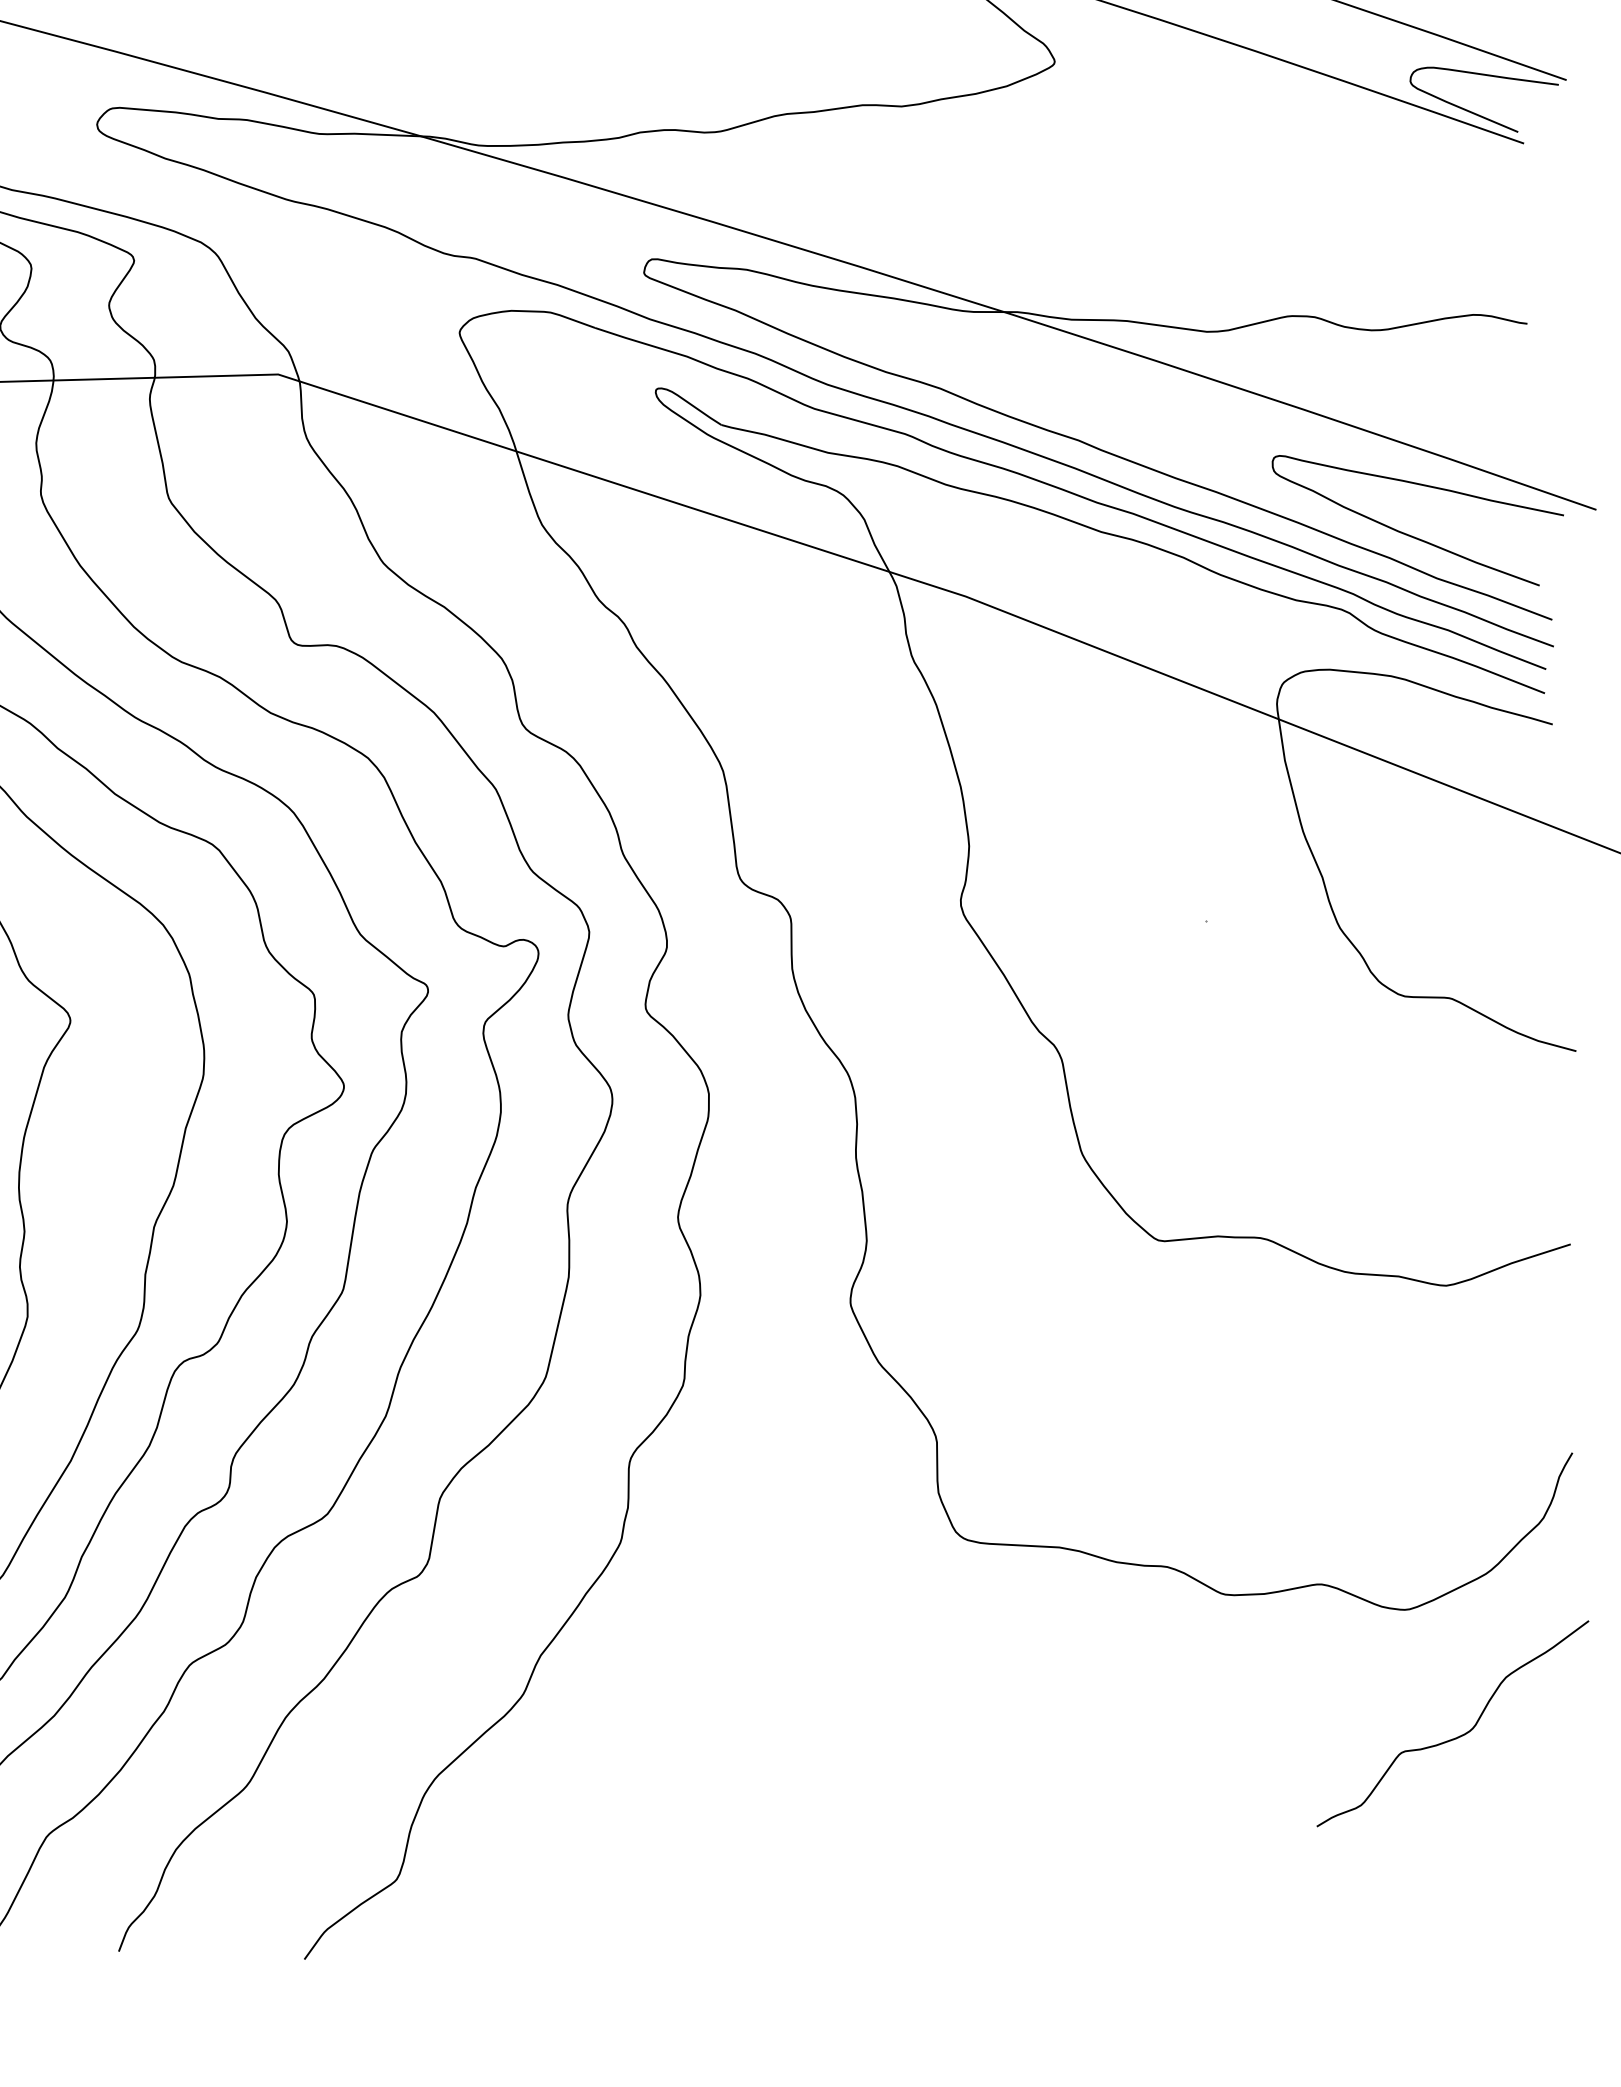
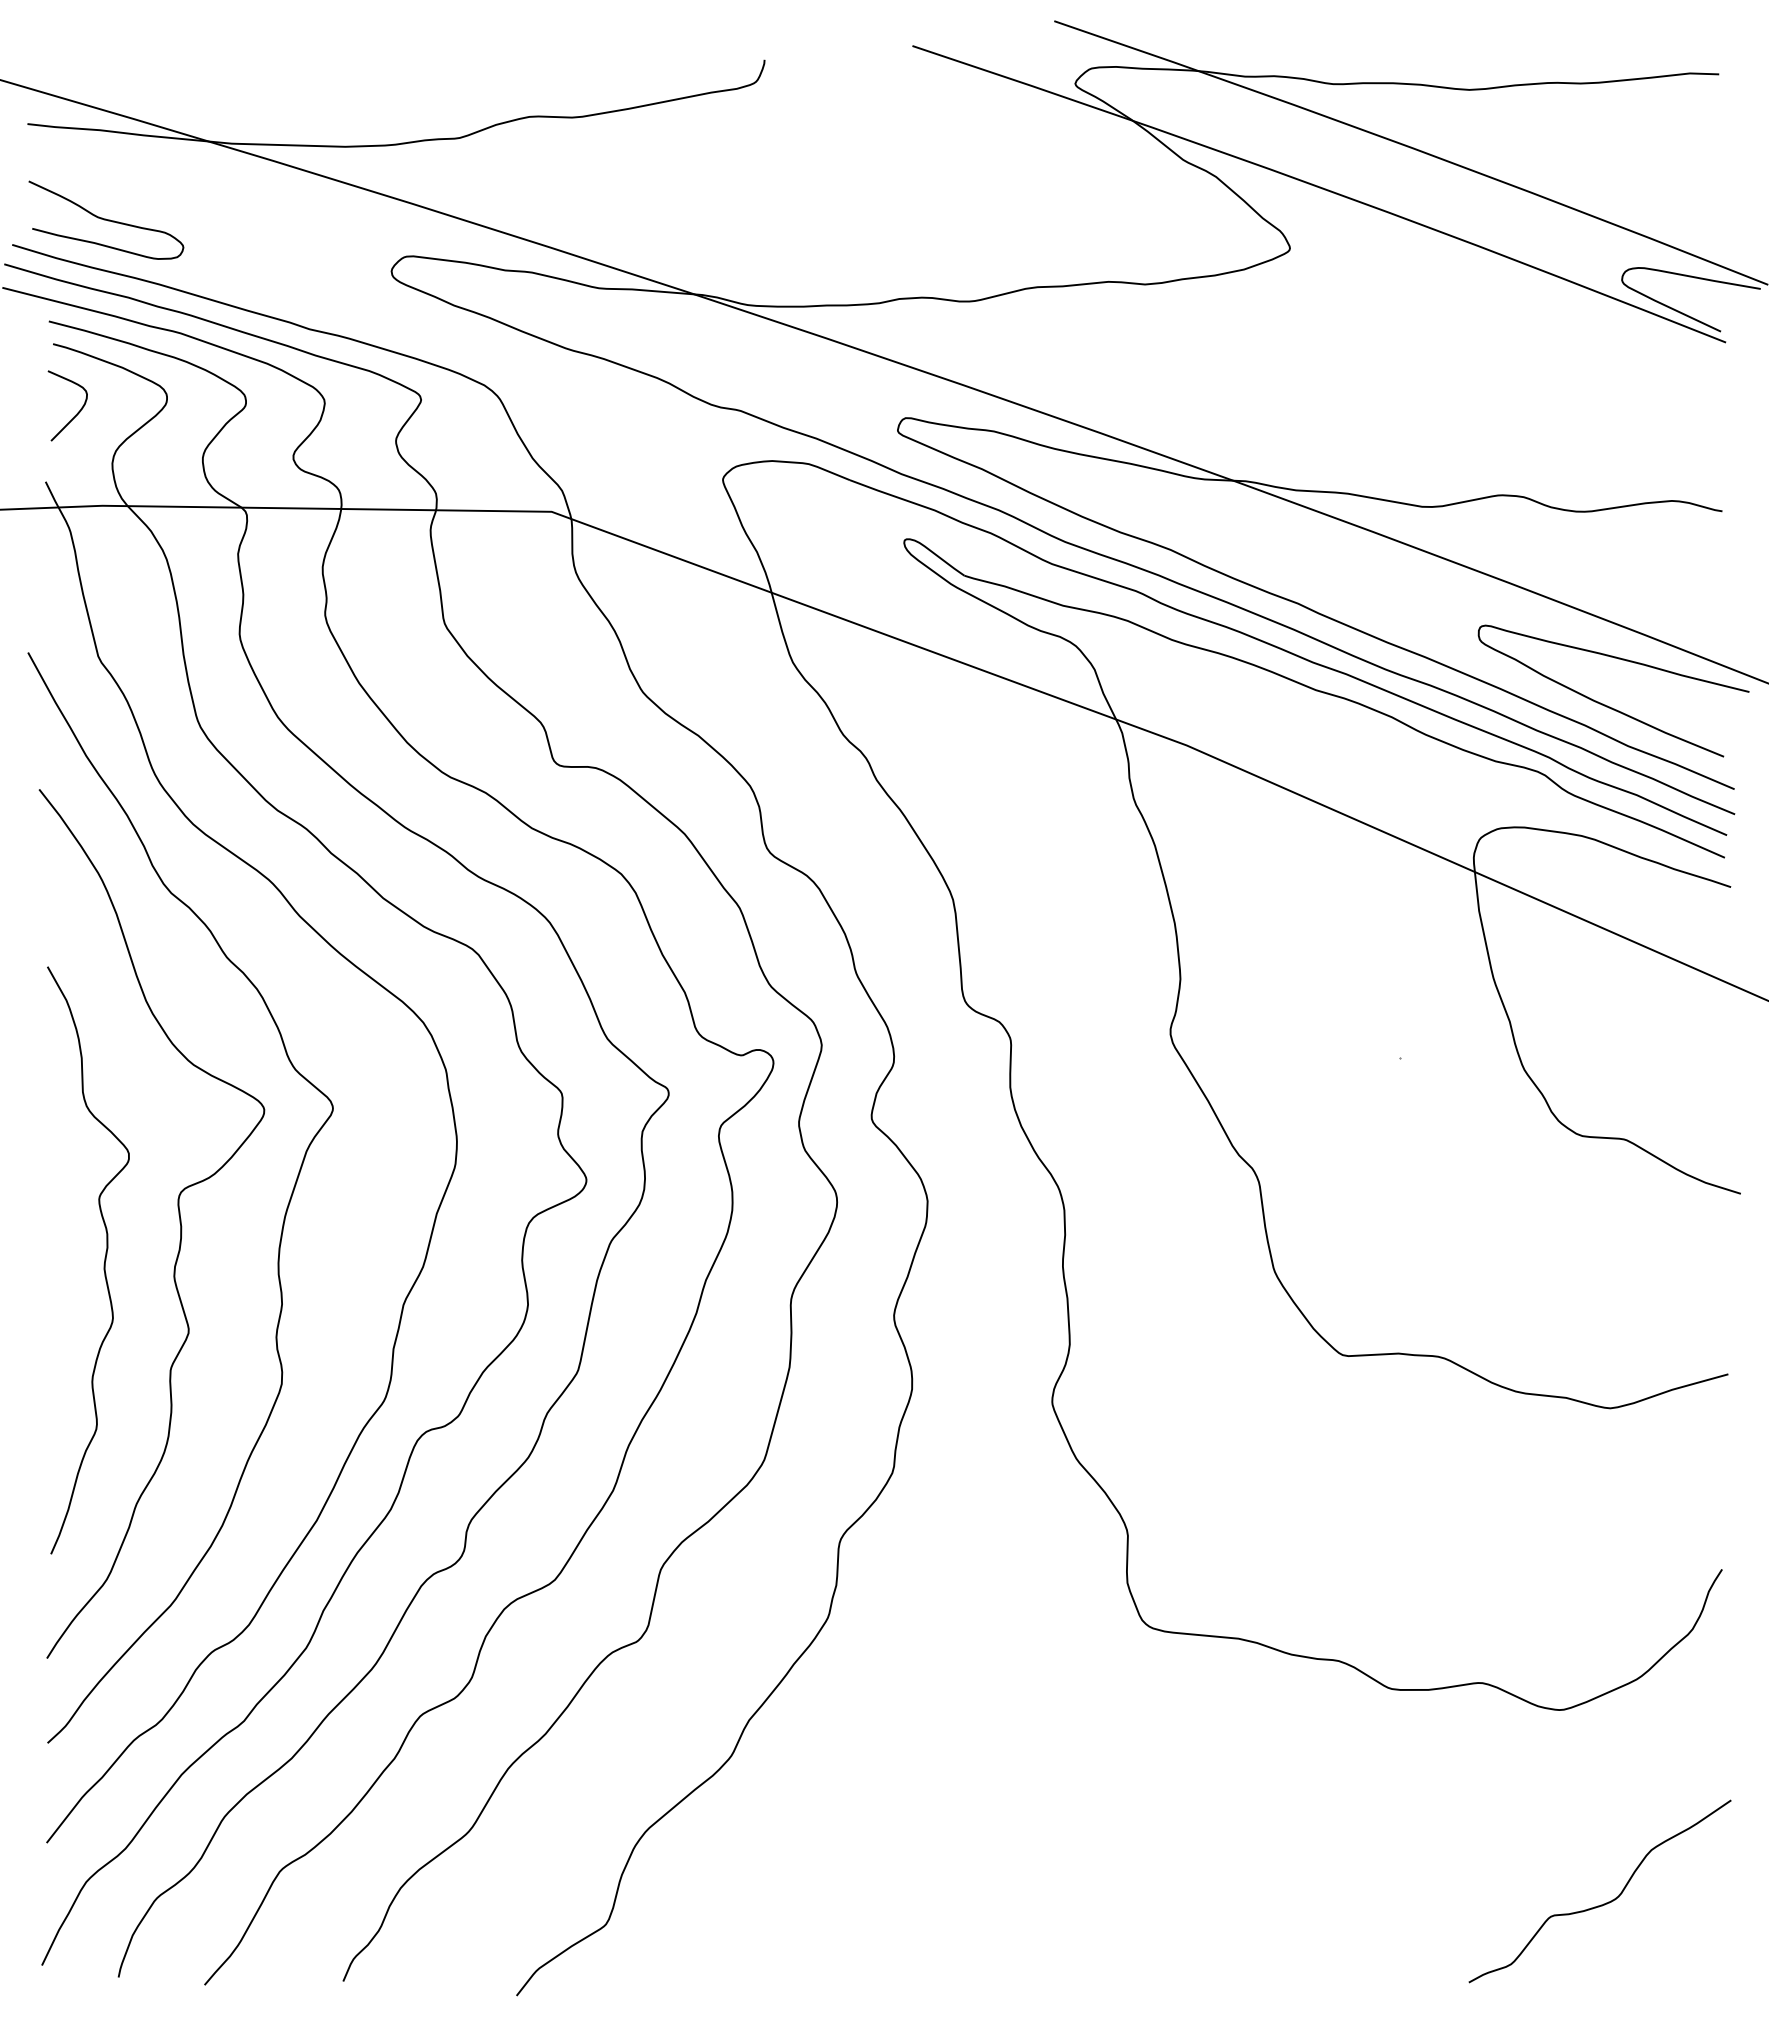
curve: (1457, 1736) -> (1603, 1903), moved

